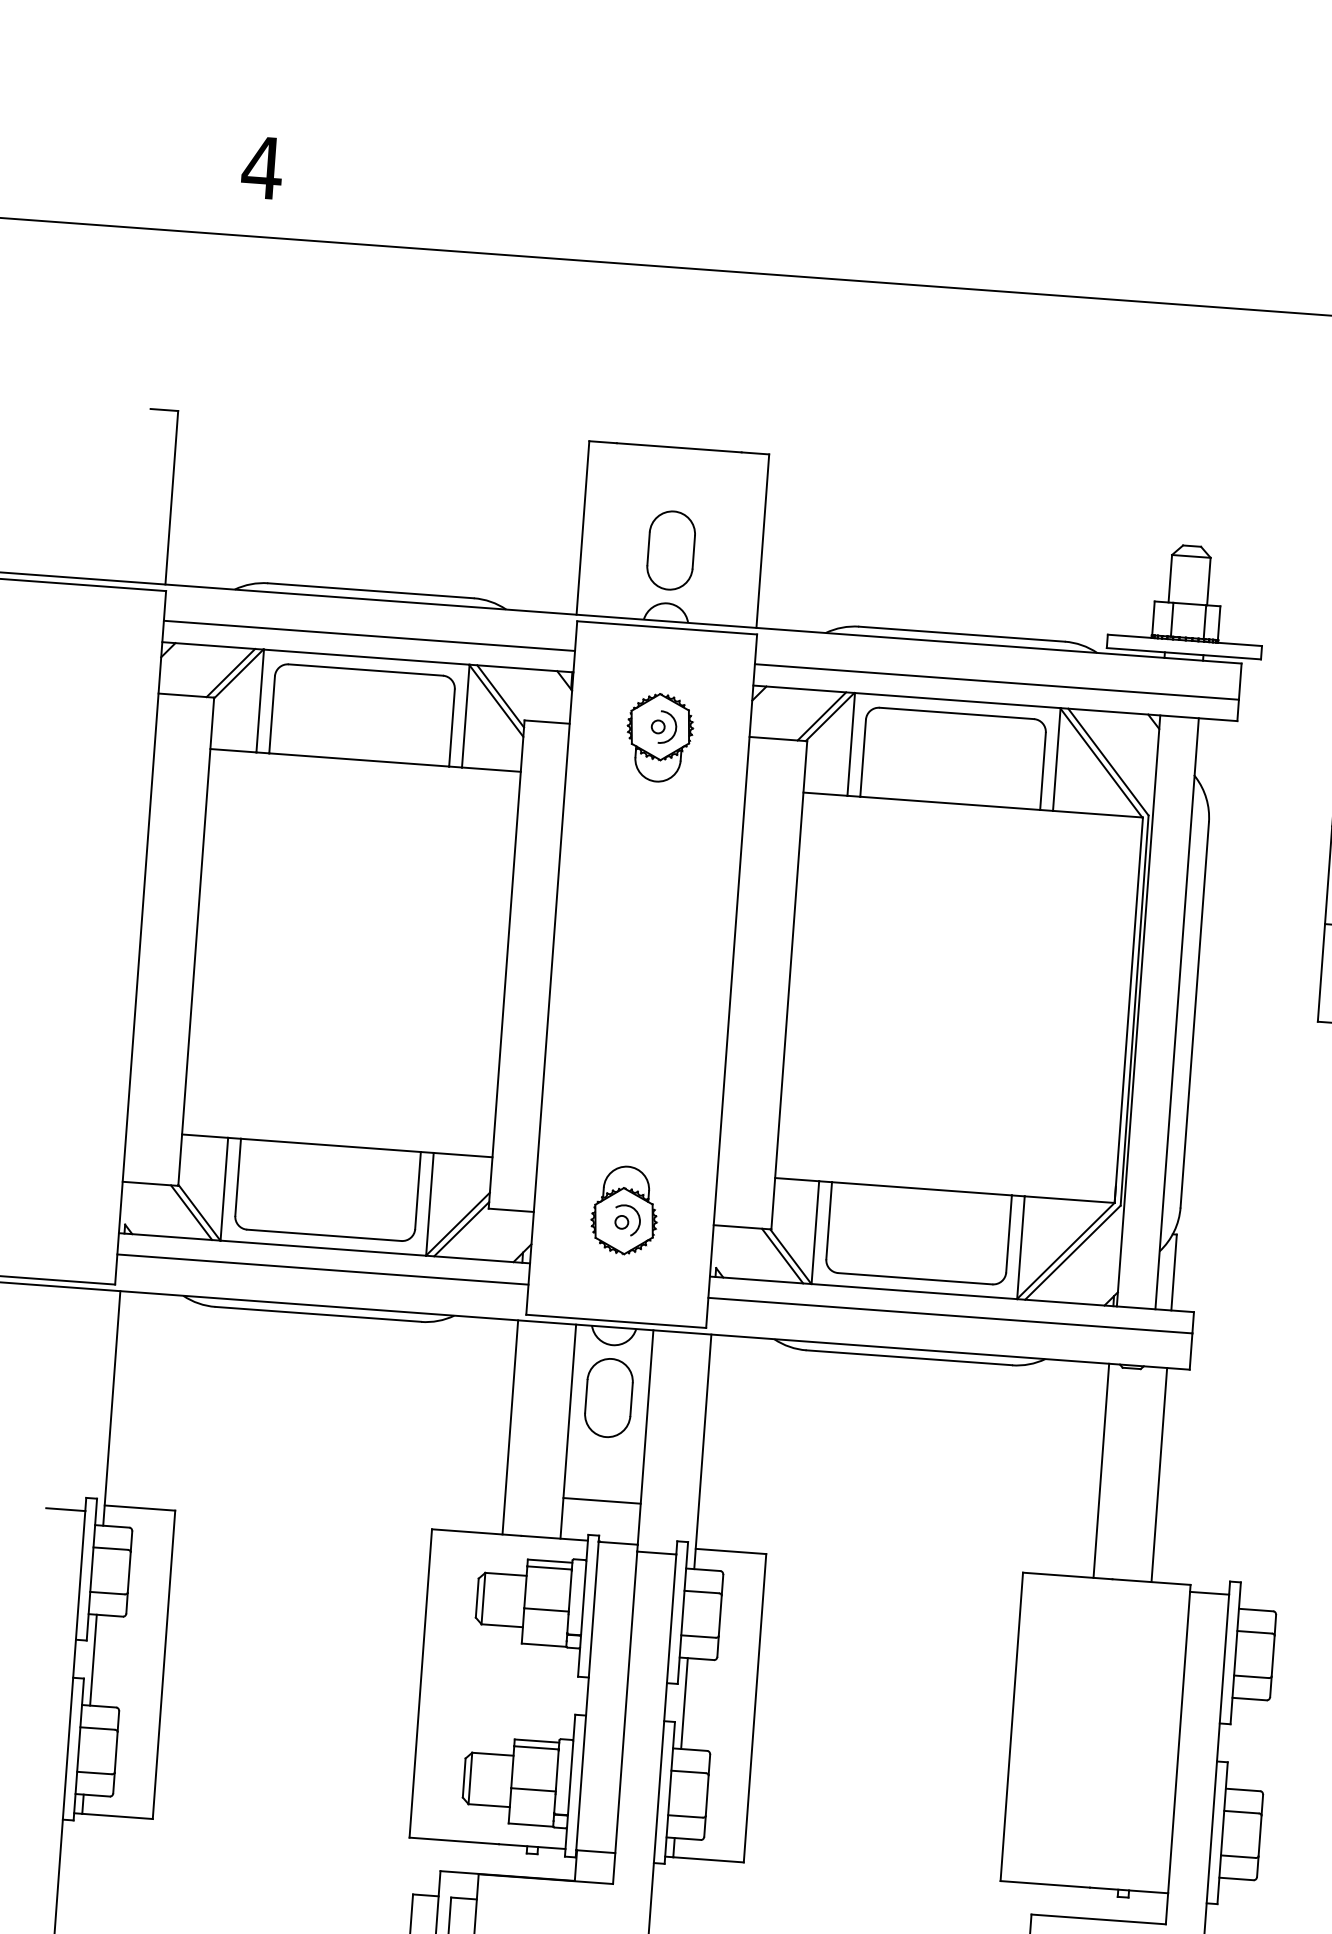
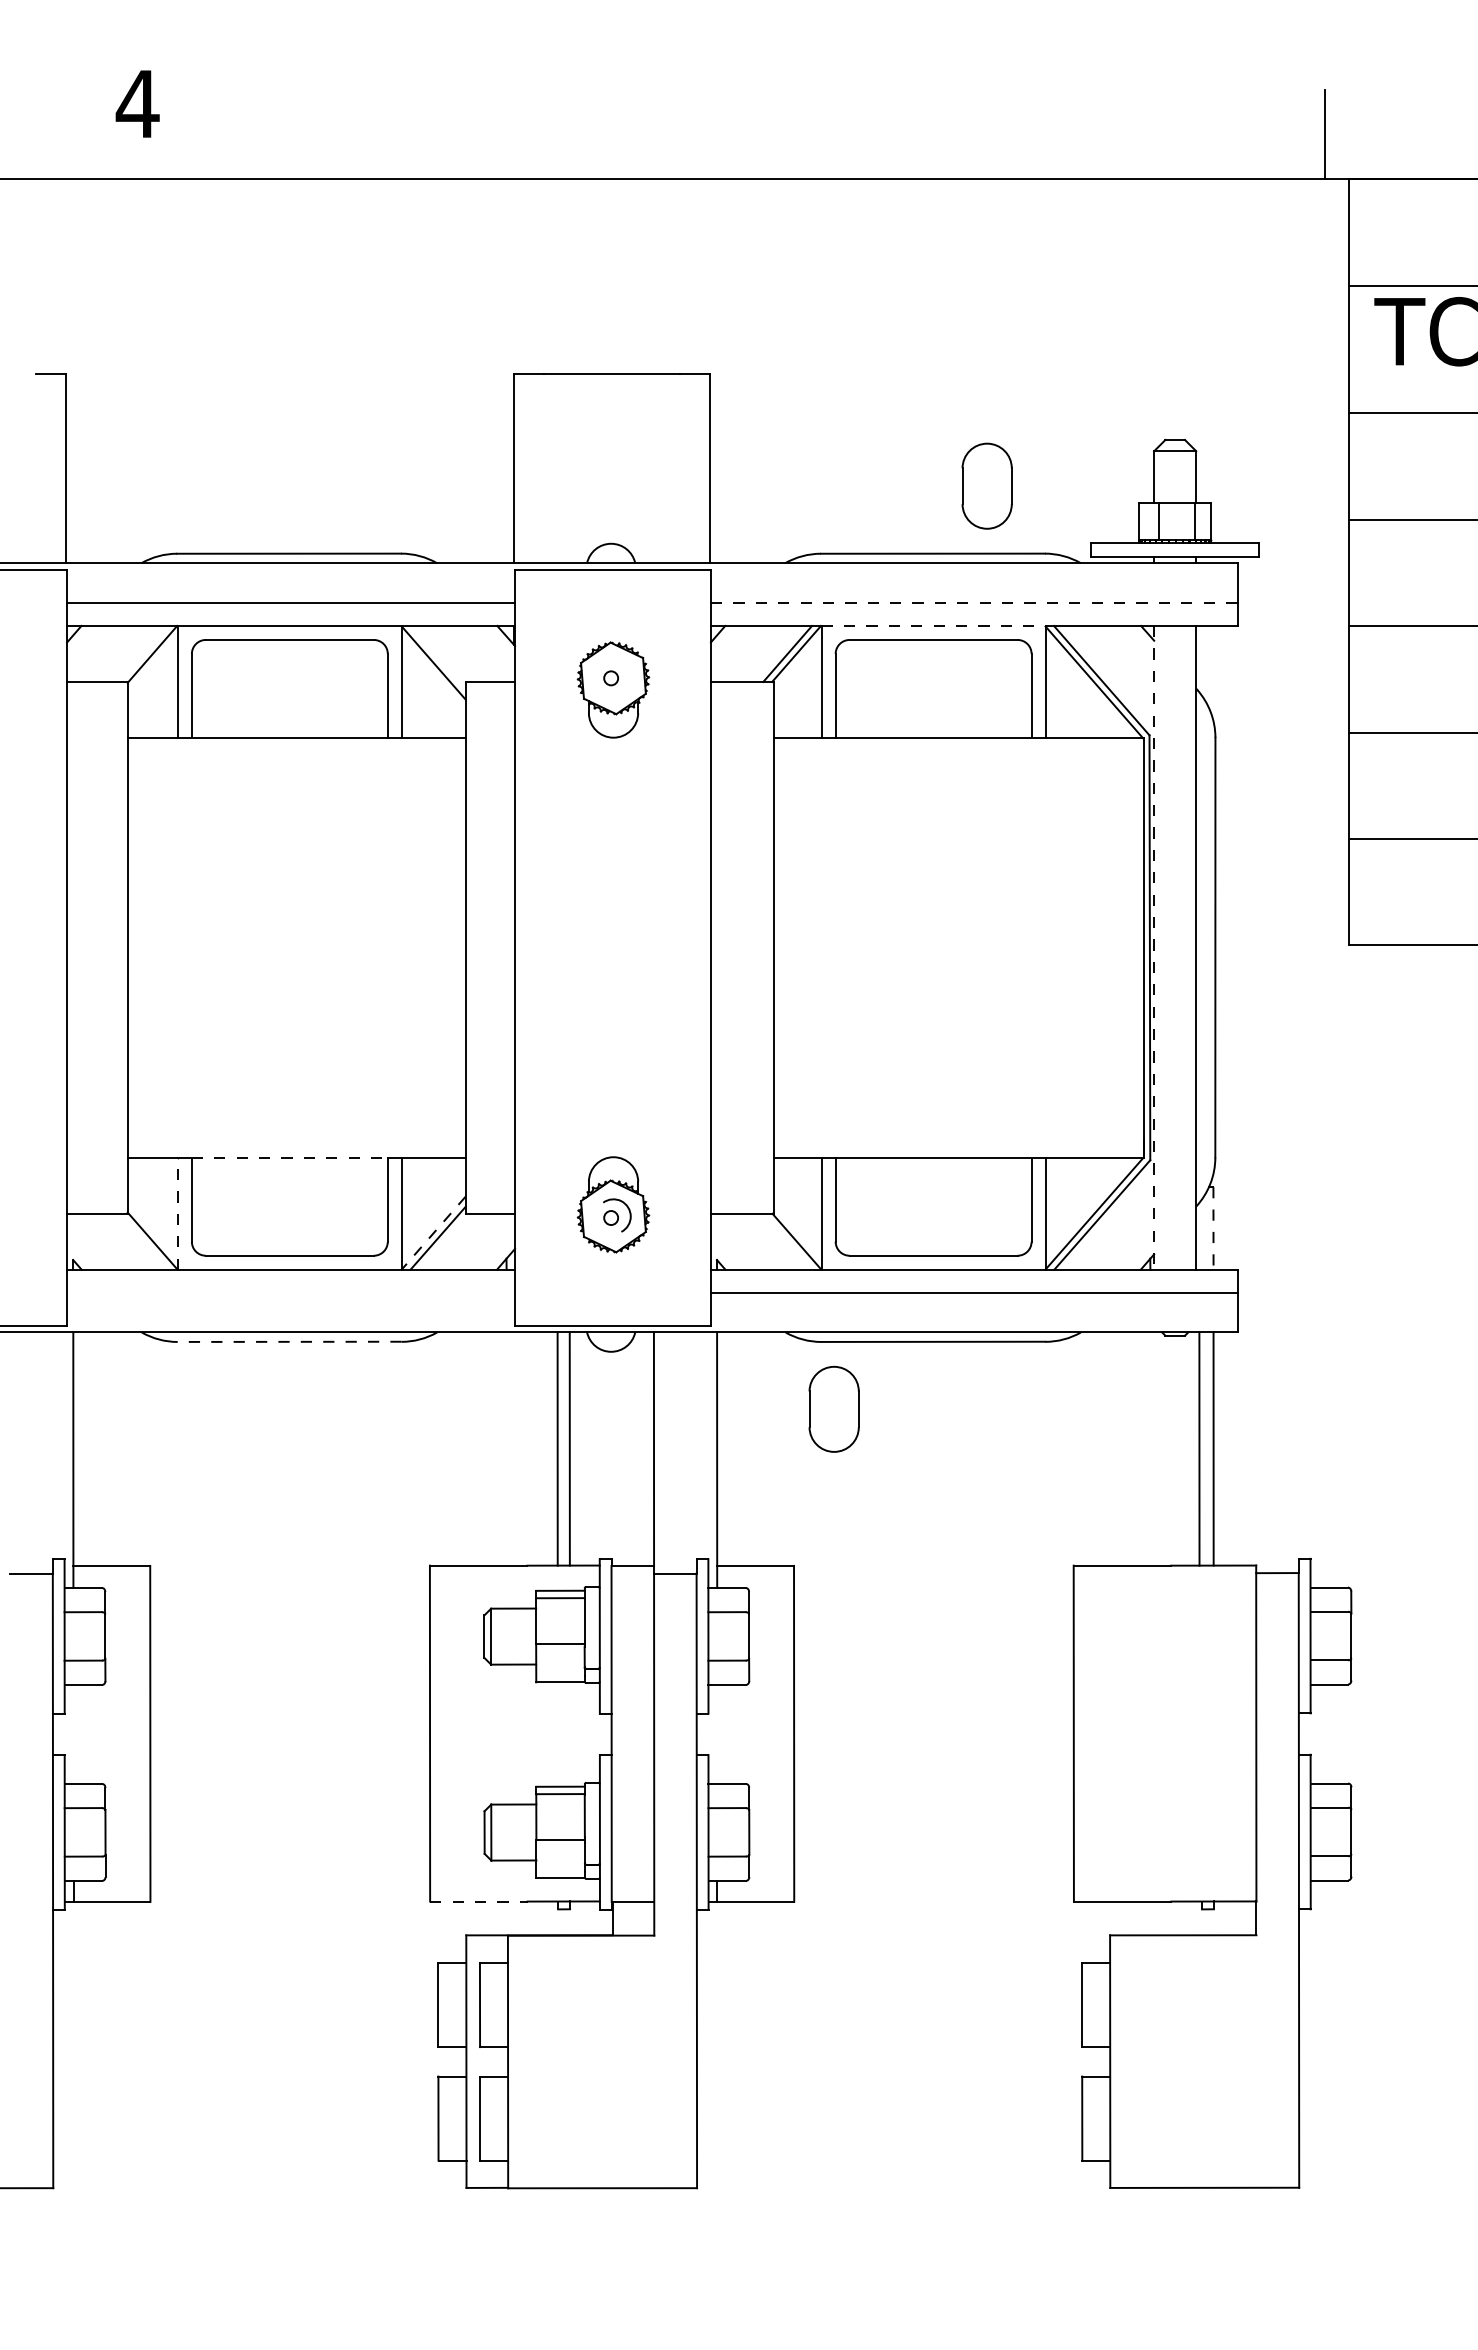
part: (670, 549) -> (986, 485), moved
line: (230, 672) -> (143, 653), removed
line: (996, 681) -> (974, 602), solid -> dashed
line: (500, 696) -> (437, 657), removed
line: (957, 700) -> (933, 625), solid -> dashed
arc: (675, 728) -> (629, 678), removed
line: (1138, 1010) -> (1154, 947), solid -> dashed
line: (330, 1145) -> (289, 1157), solid -> dashed
line: (224, 1188) -> (177, 1213), solid -> dashed
line: (190, 1212) -> (143, 1241), removed
line: (457, 1223) -> (433, 1232), solid -> dashed
line: (782, 1255) -> (787, 1241), removed
line: (323, 1269) -> (291, 1292), removed
line: (1174, 1272) -> (1213, 1228), solid -> dashed
line: (318, 1314) -> (289, 1341), solid -> dashed
part: (608, 1397) -> (833, 1408), moved
line: (510, 1426) -> (557, 1448), moved
line: (1101, 1470) -> (1199, 1448), moved
line: (601, 1500) -> (611, 1521), removed
line: (93, 1659) -> (73, 1733), removed
line: (684, 1702) -> (717, 1733), removed
line: (453, 1840) -> (478, 1901), solid -> dashed

